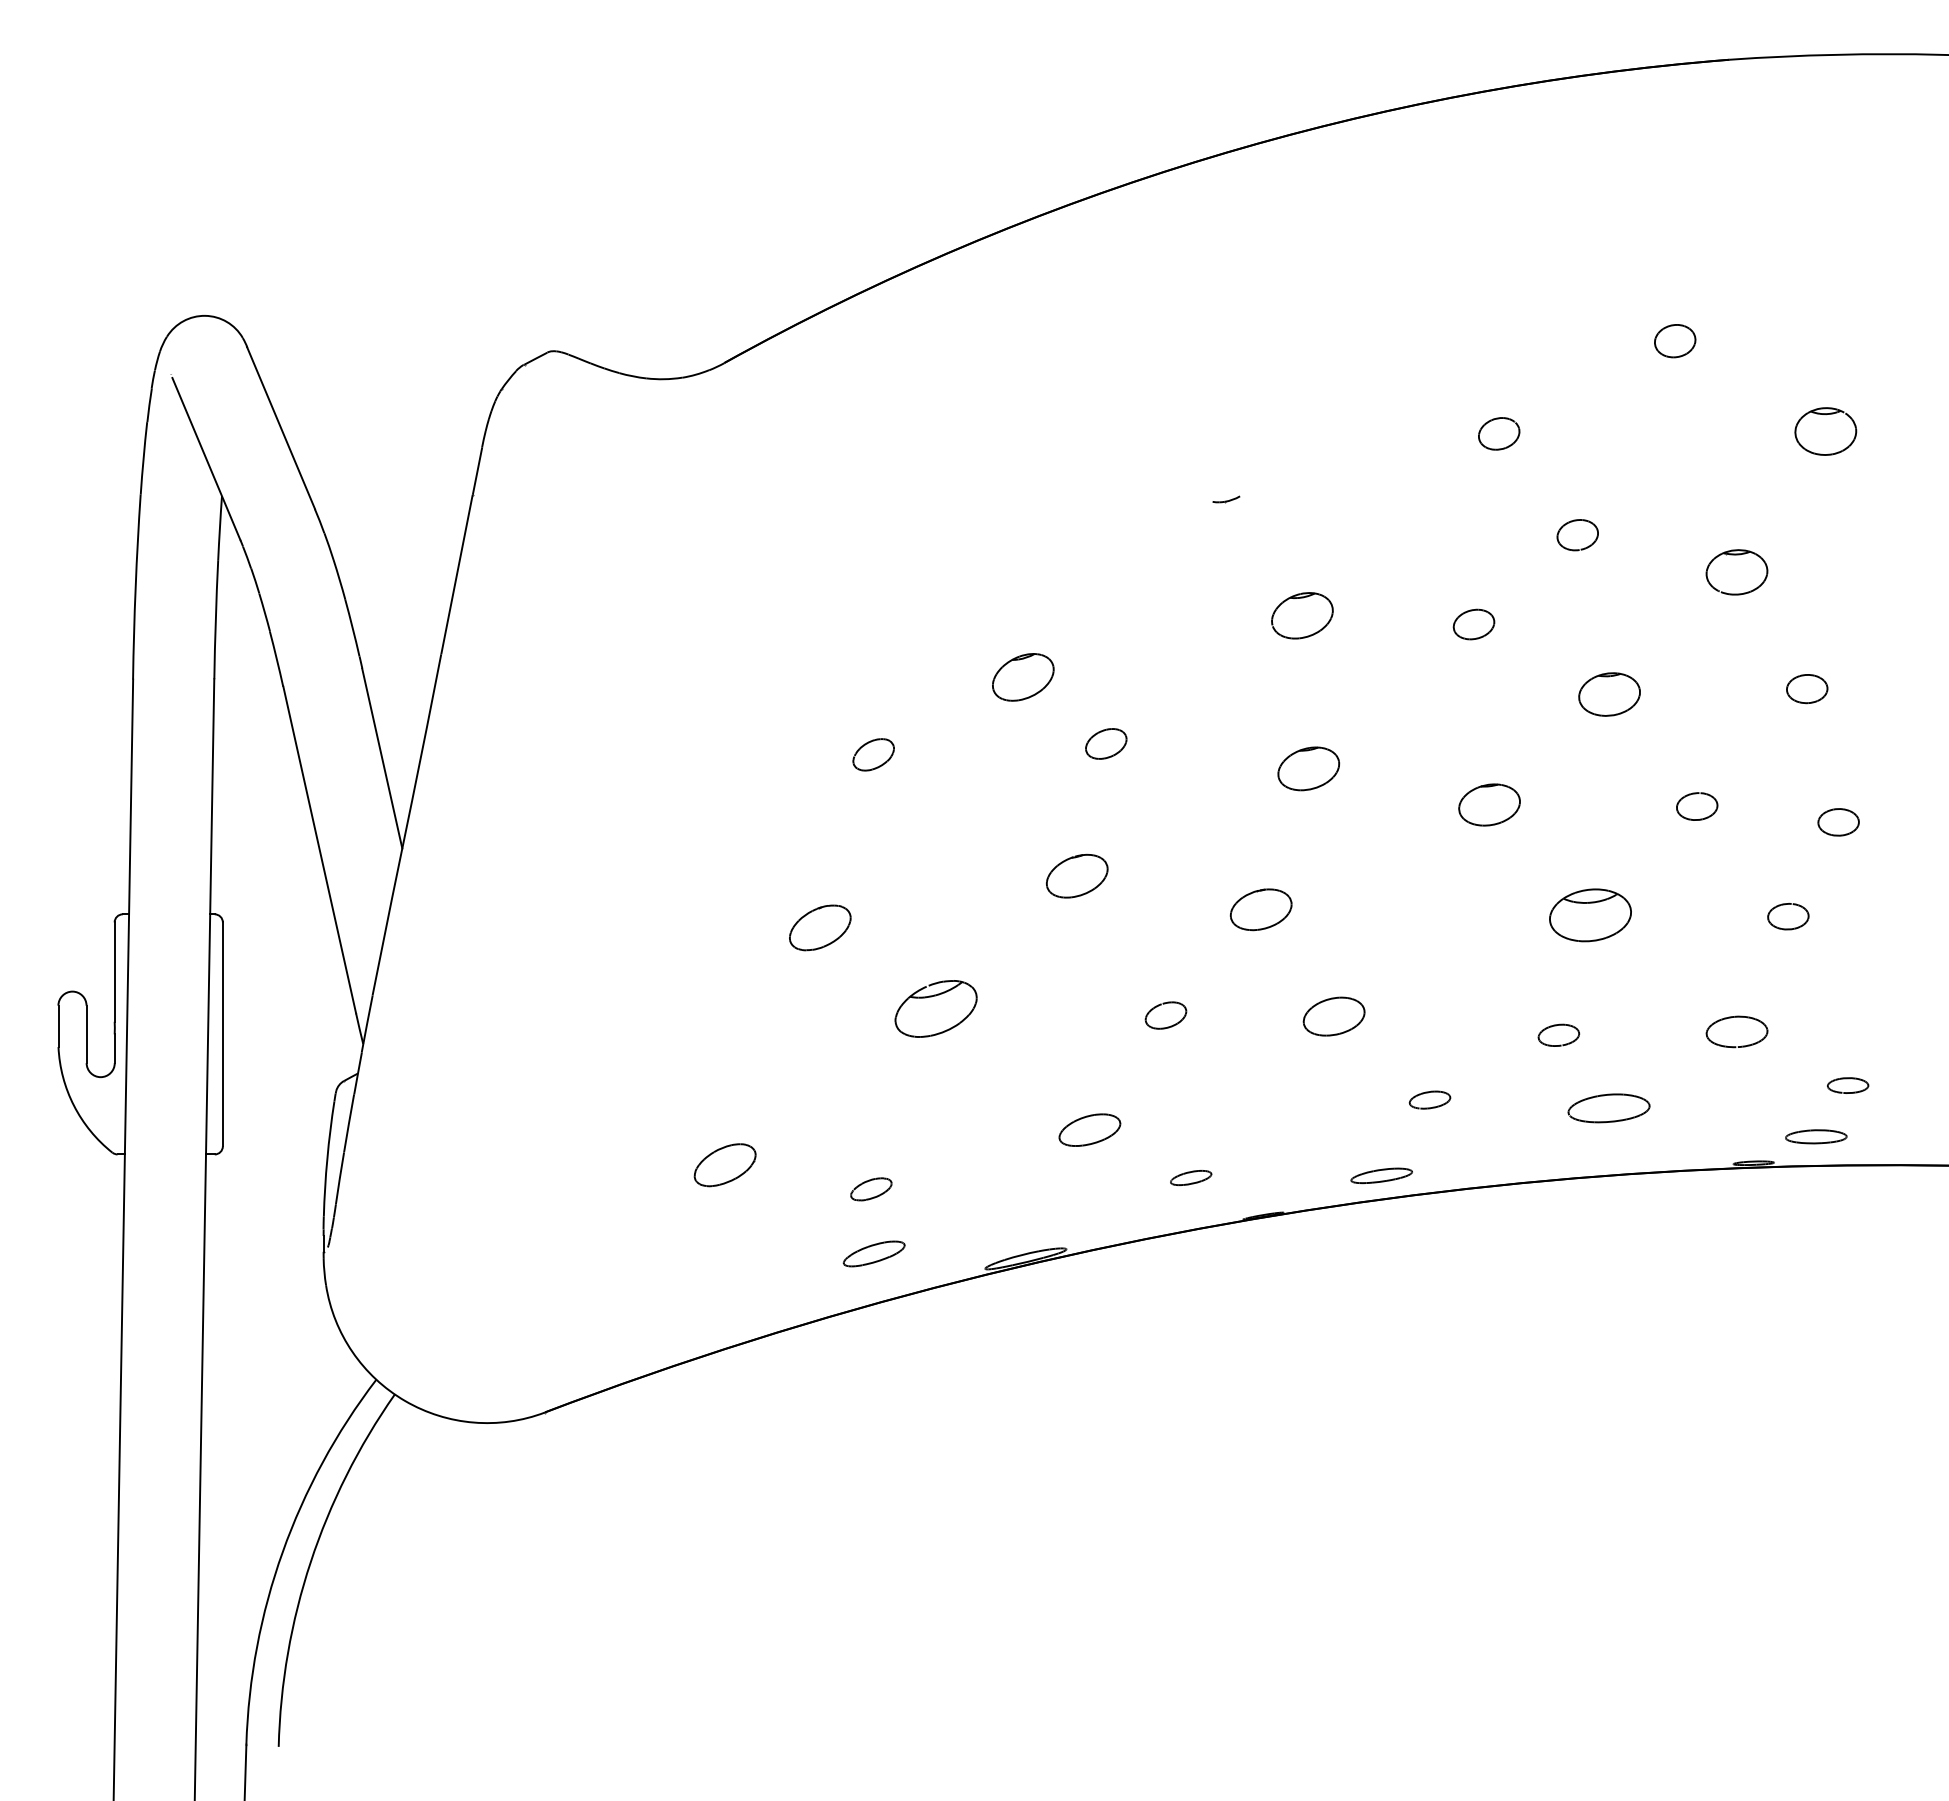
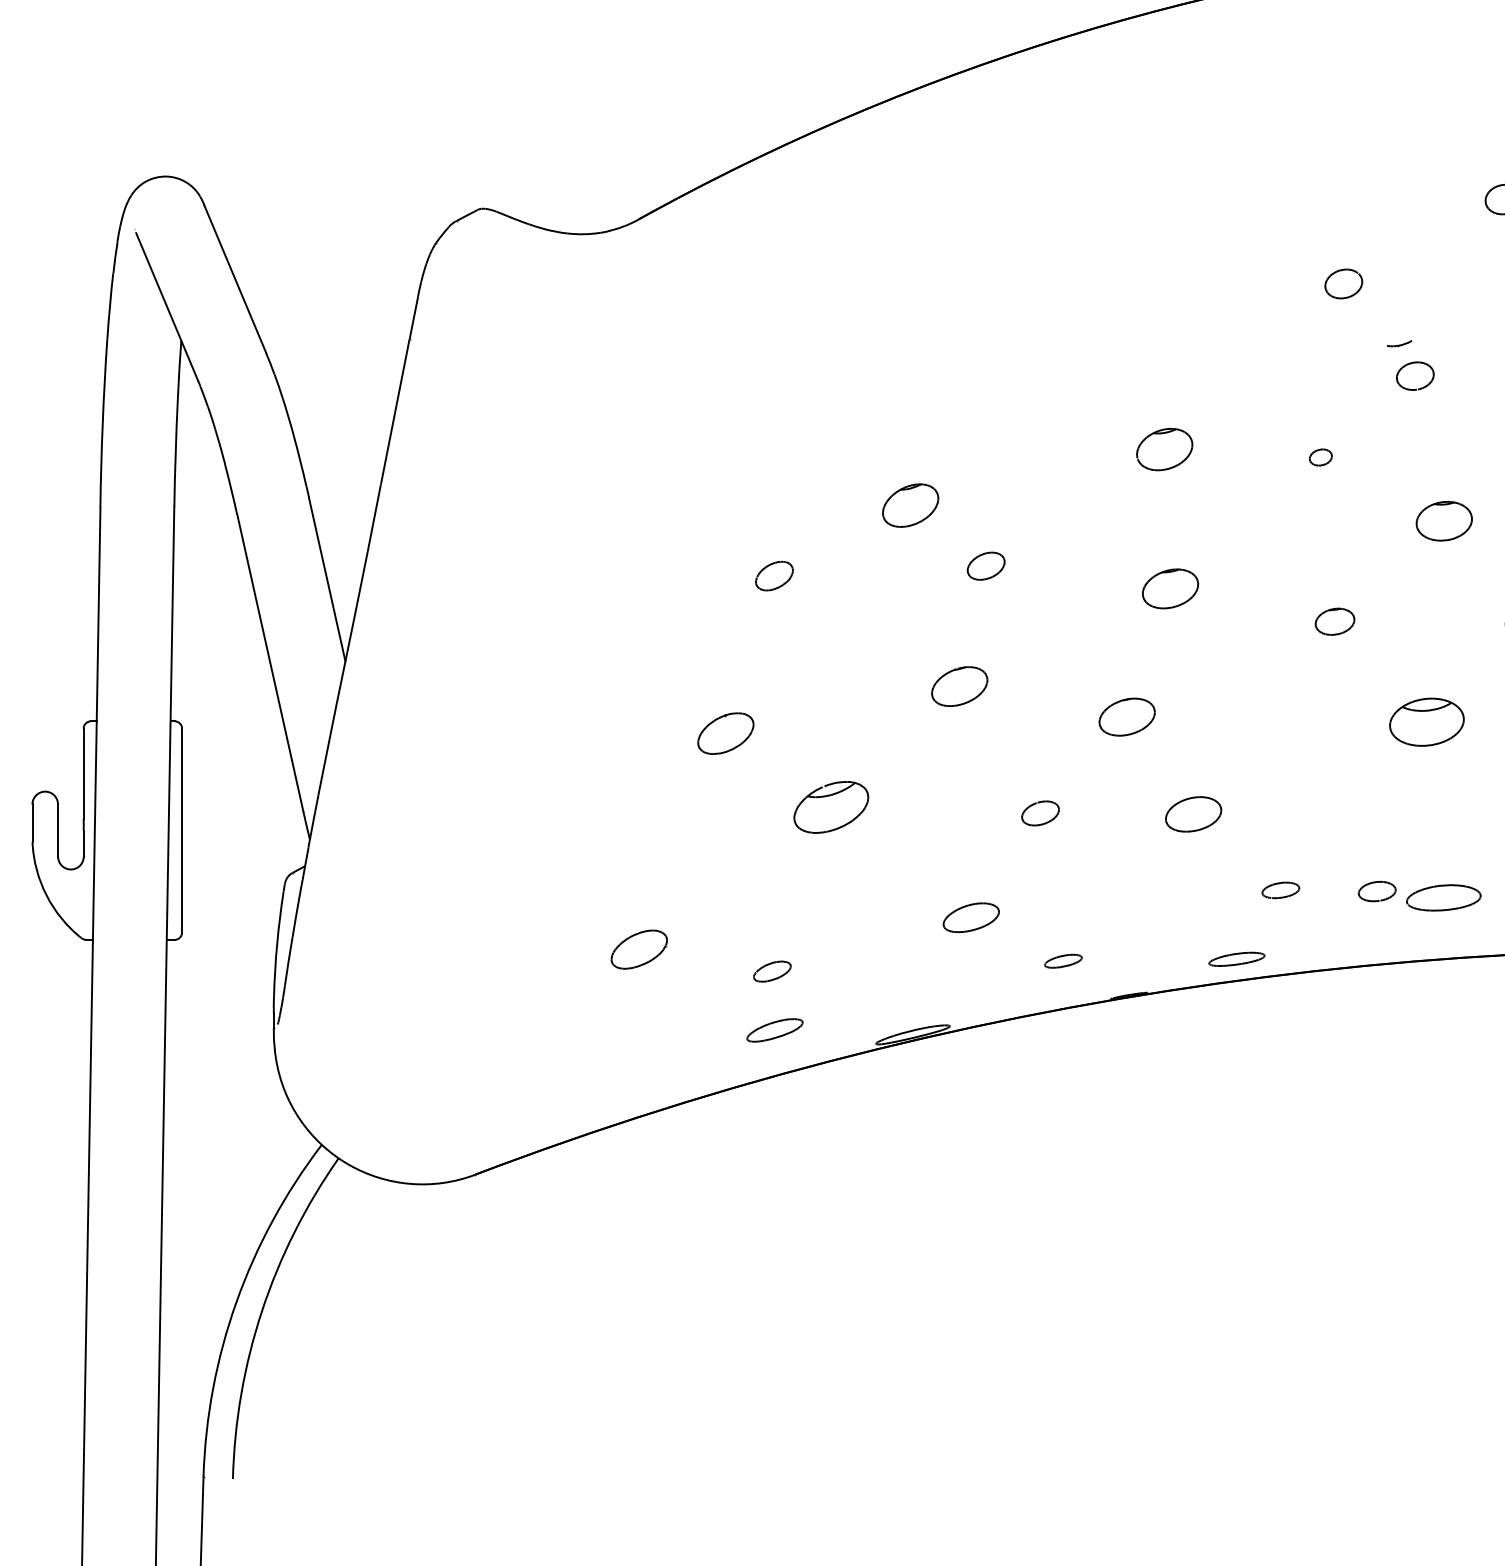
part: (1226, 499) -> (1399, 343), moved
part: (1473, 624) -> (1320, 457), size x0.6
part: (1489, 804) -> (1335, 621), size x0.7
part: (1558, 1034) -> (1376, 890), moved

